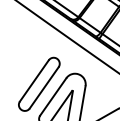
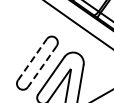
line: (34, 80) -> (32, 59), solid -> dashed
line: (43, 88) -> (41, 67), solid -> dashed

